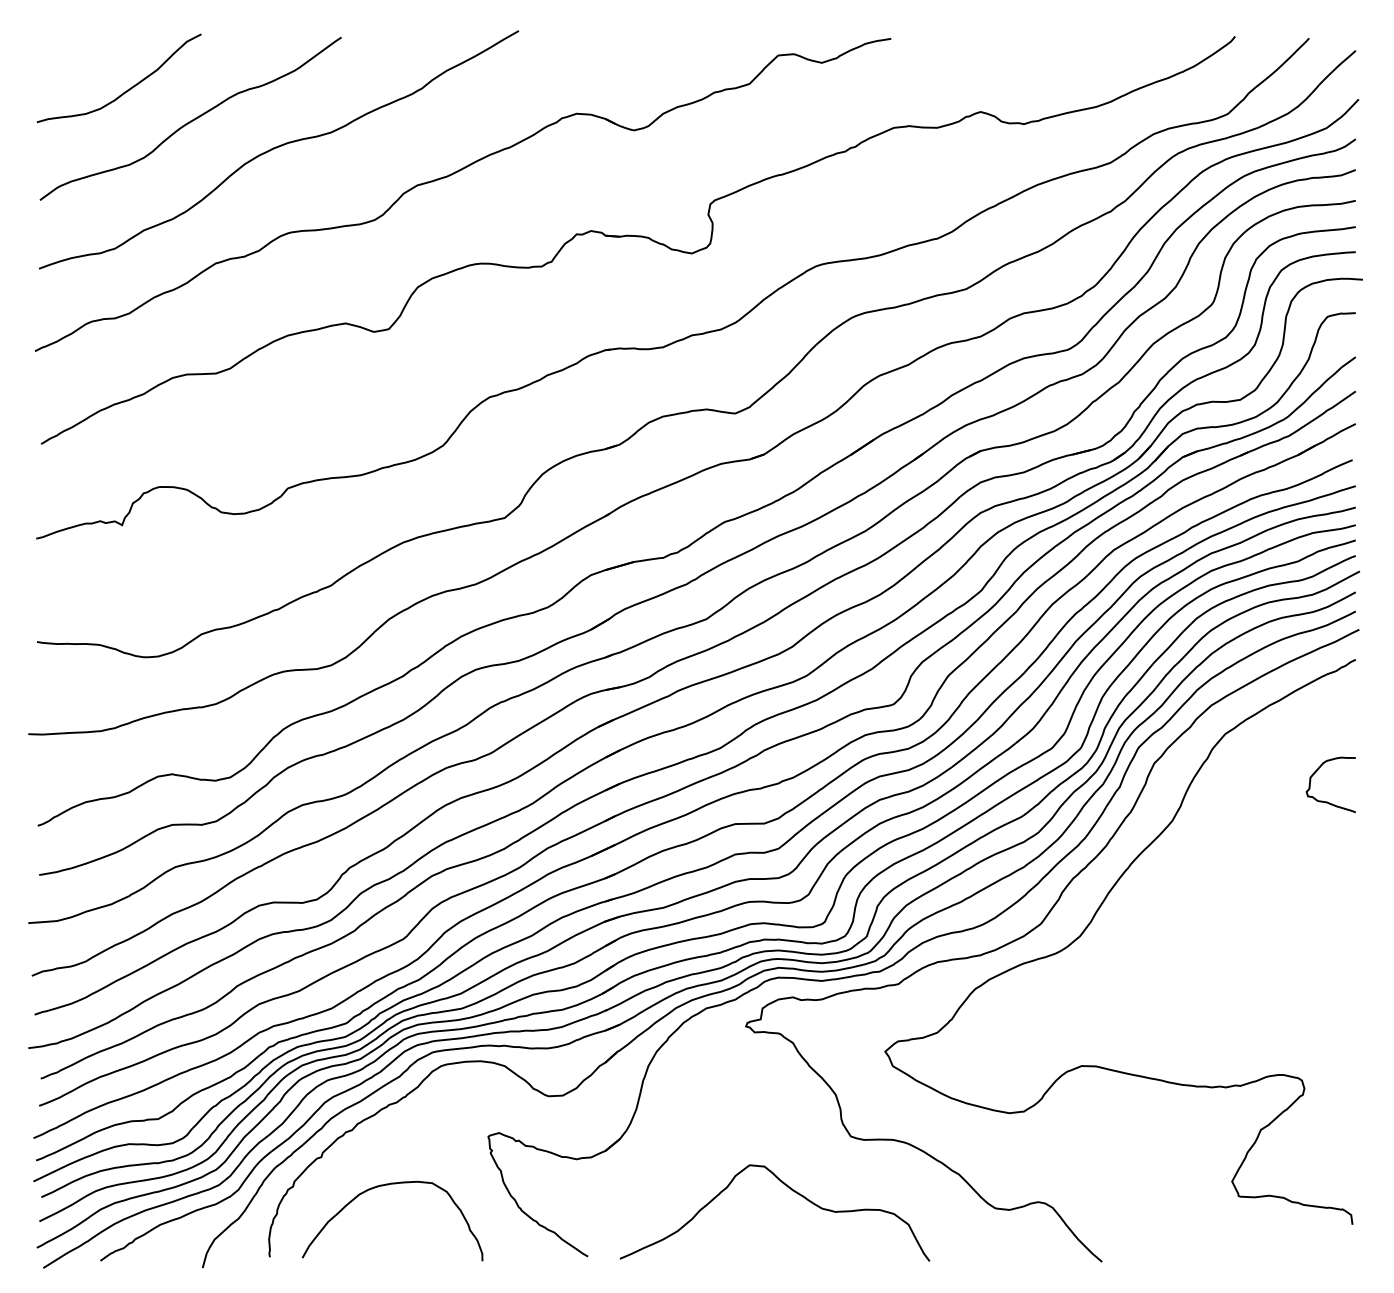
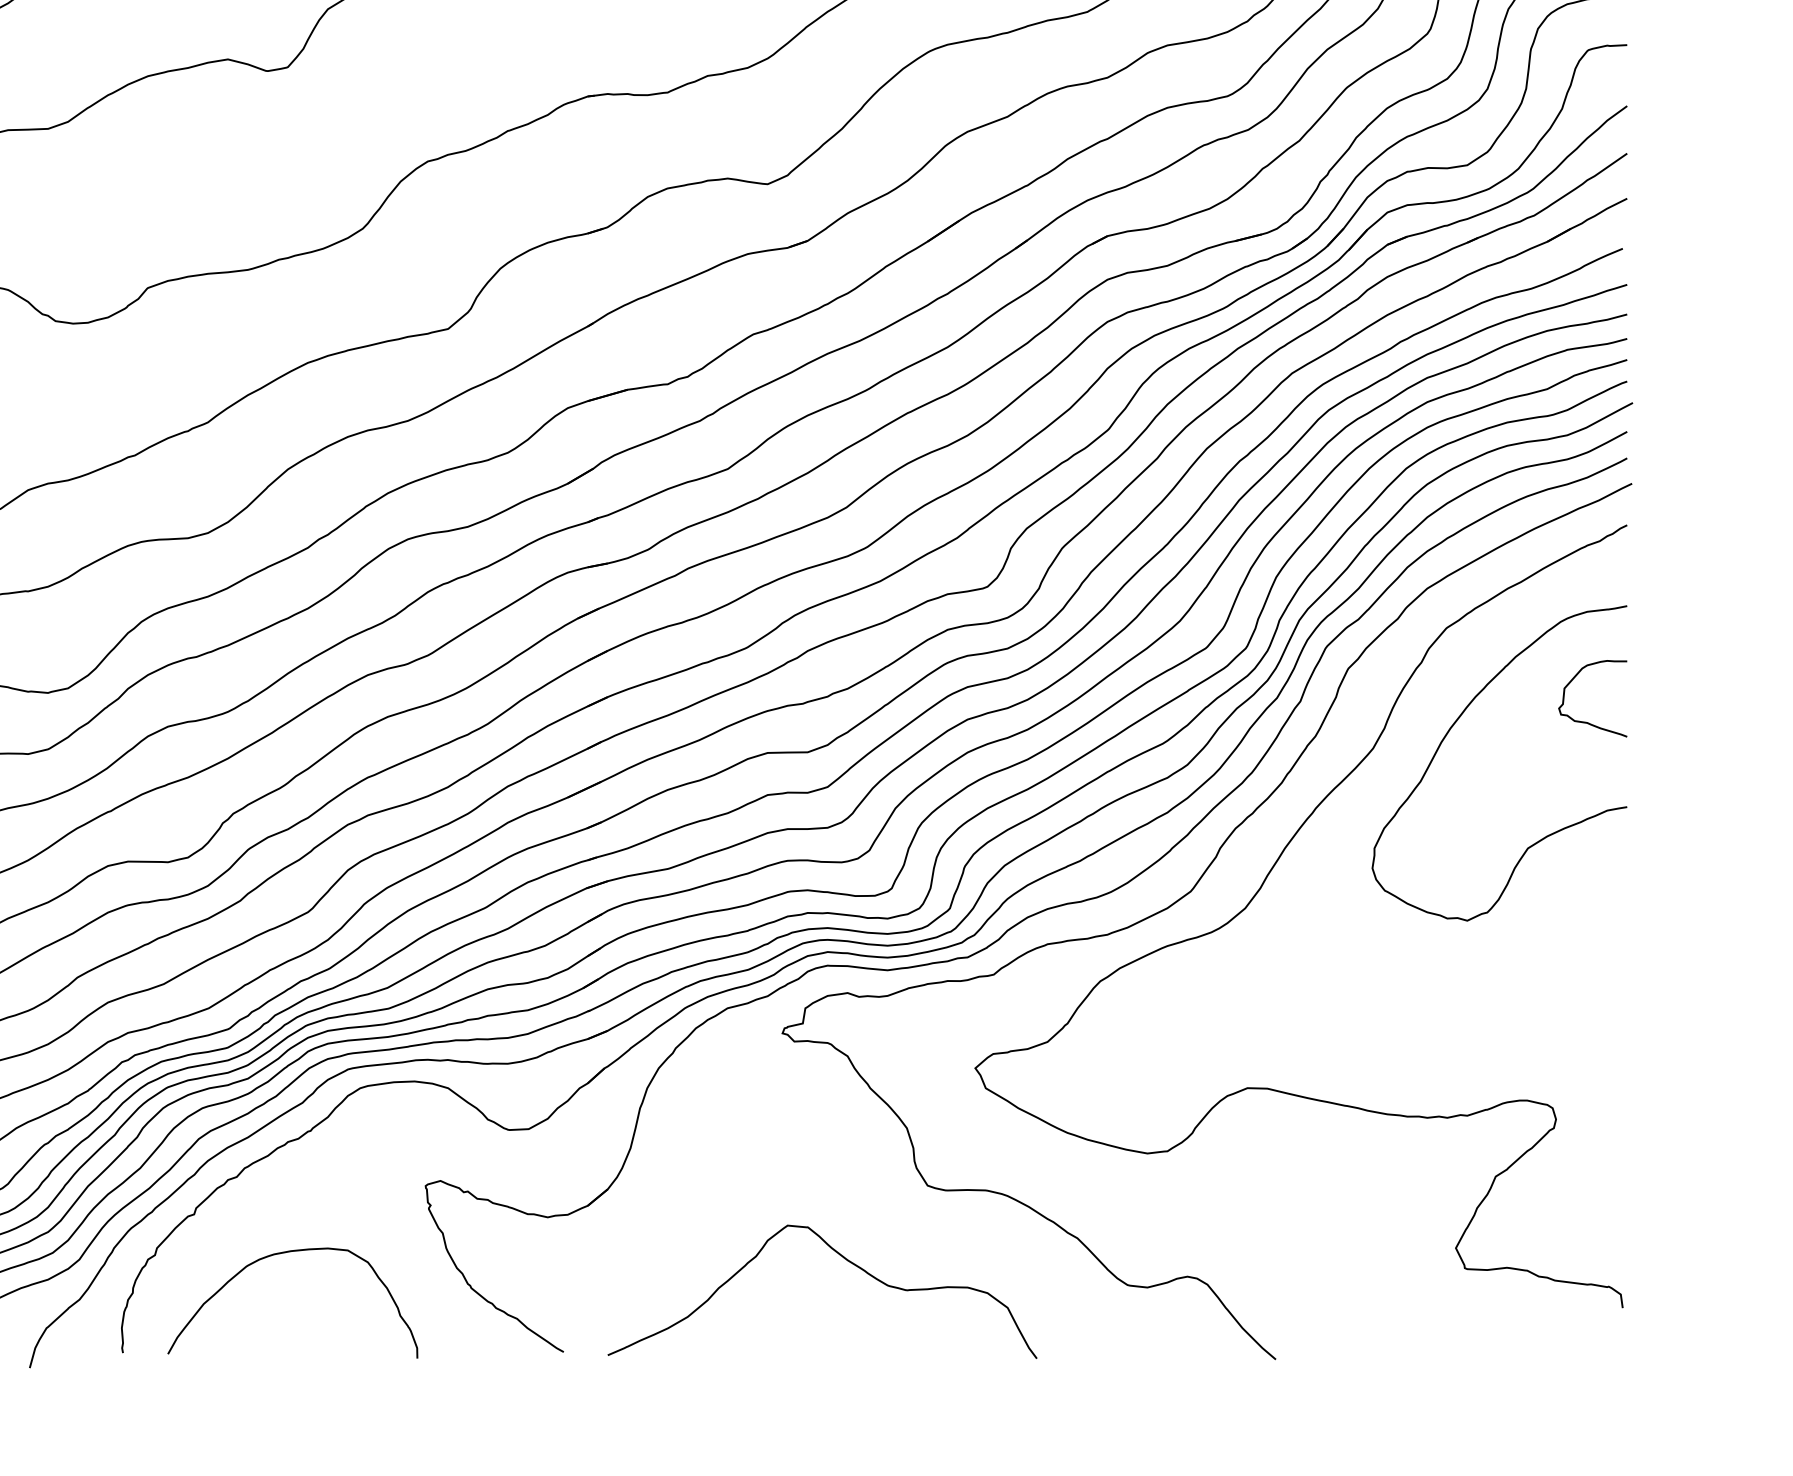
curve: (1230, 805) -> (1453, 727), added

